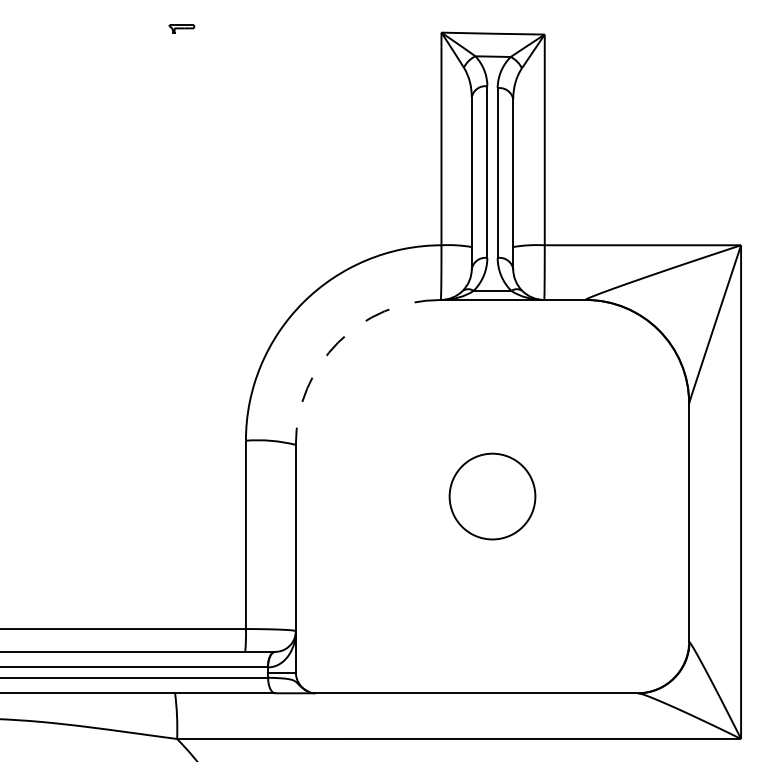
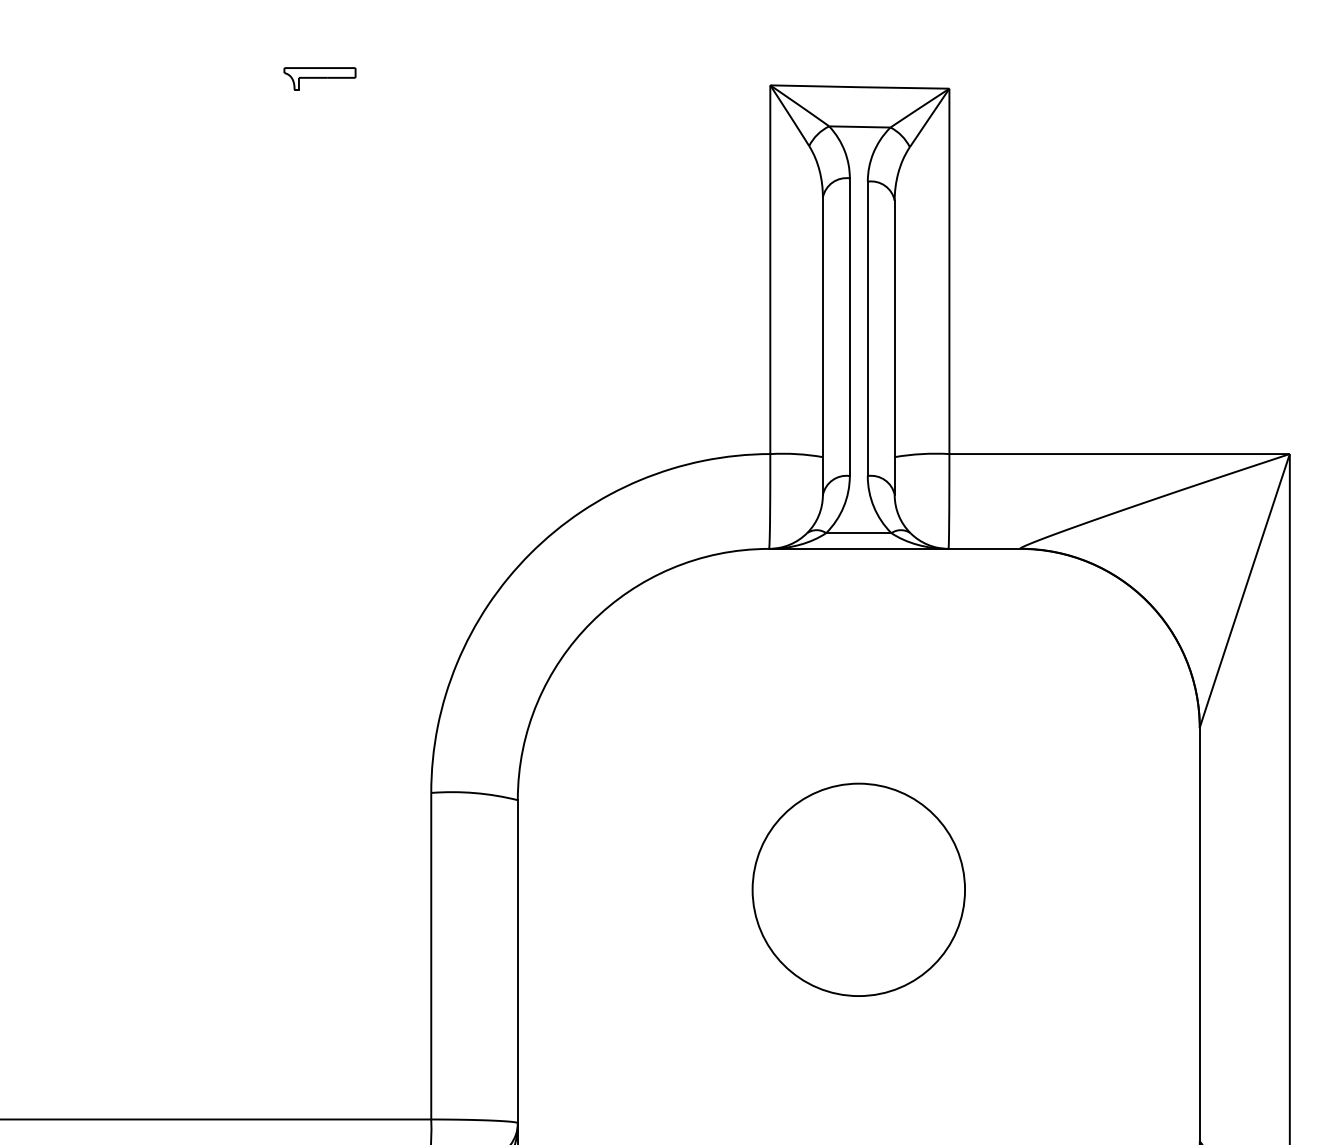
part: (181, 28) -> (319, 78), size x1.67
arc: (338, 342) -> (591, 622), dashed -> solid
circle: (492, 496) -> (858, 889), size x1.43

